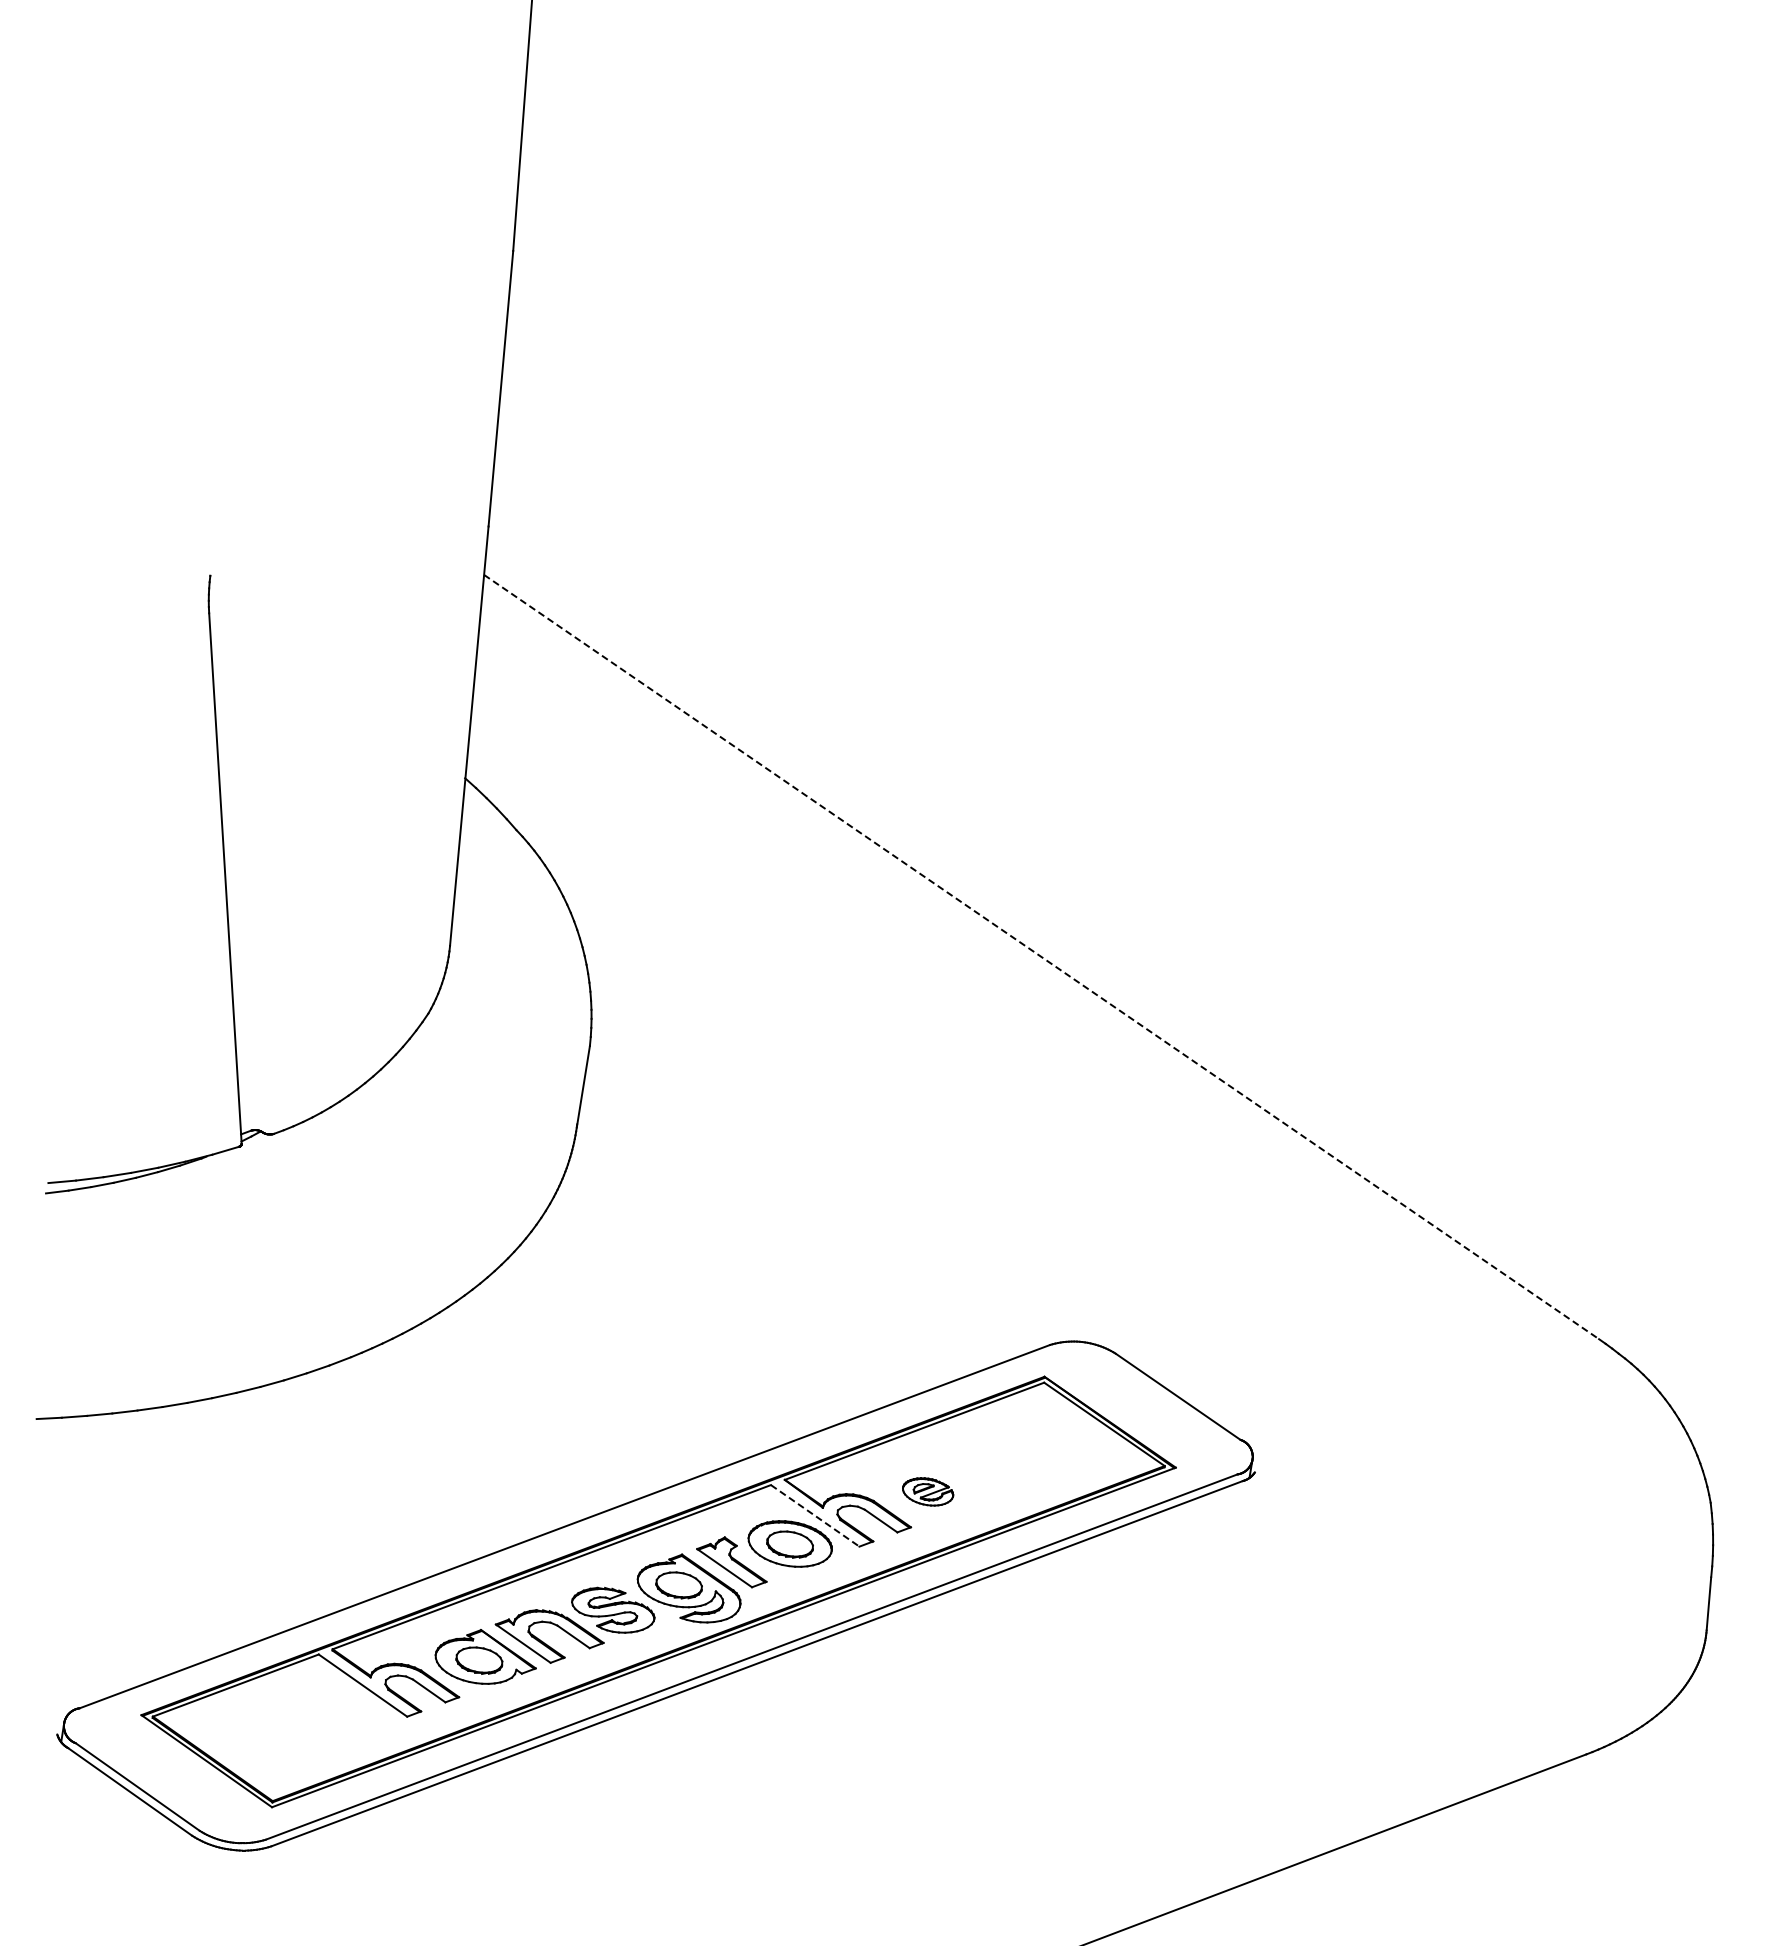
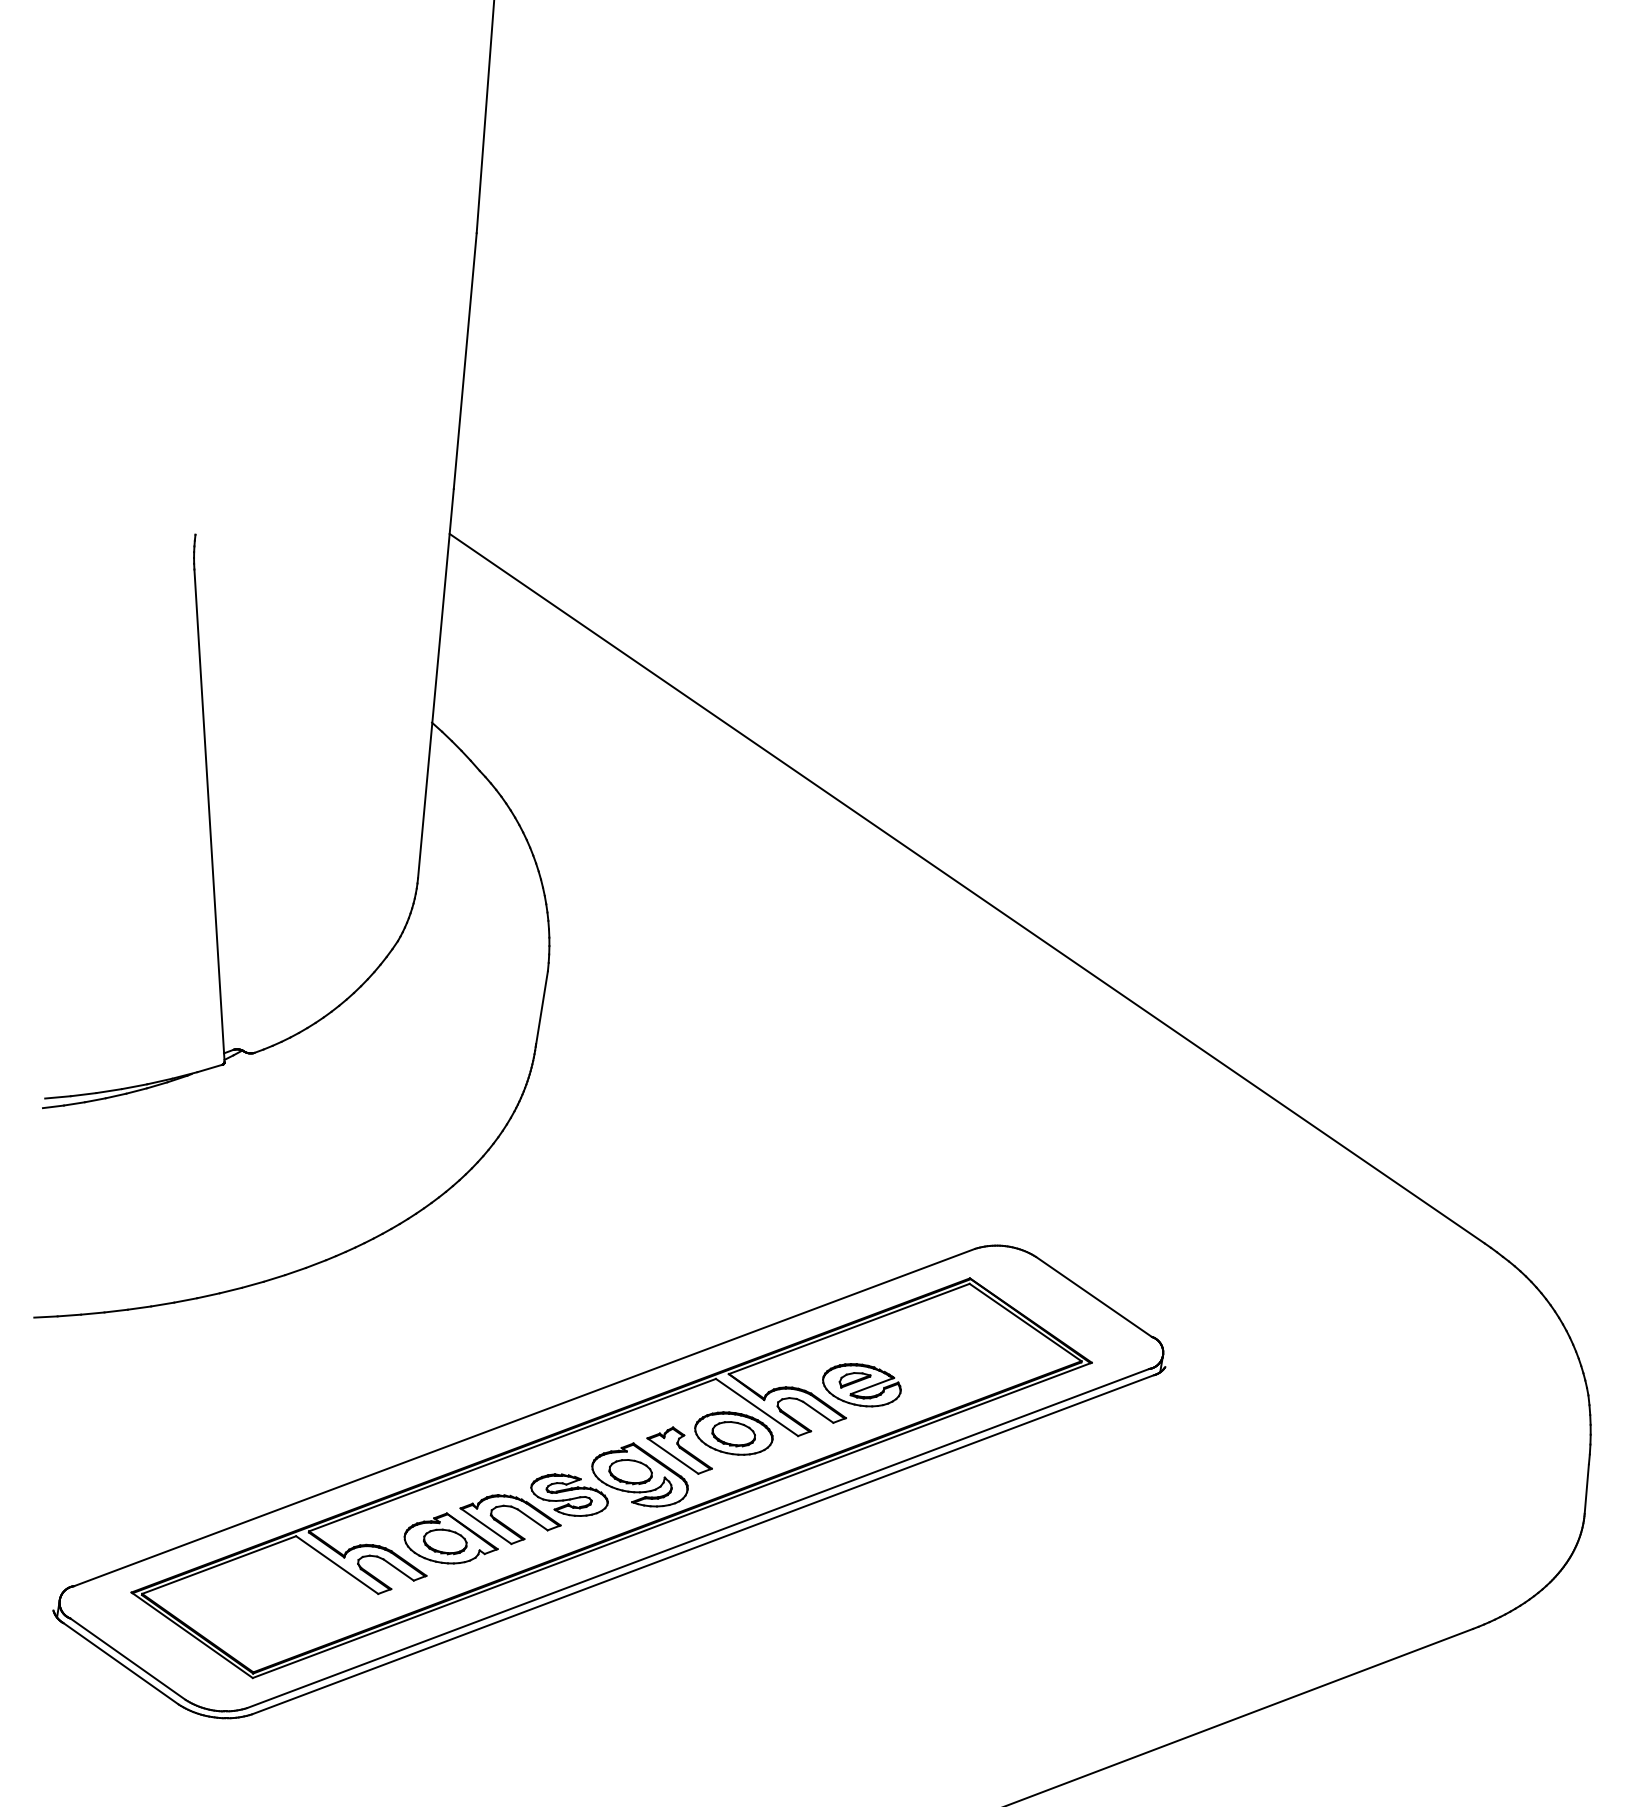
line: (1041, 957) -> (967, 889), dashed -> solid
part: (927, 1491) -> (861, 1384), size x1.67
line: (815, 1515) -> (757, 1407), dashed -> solid

